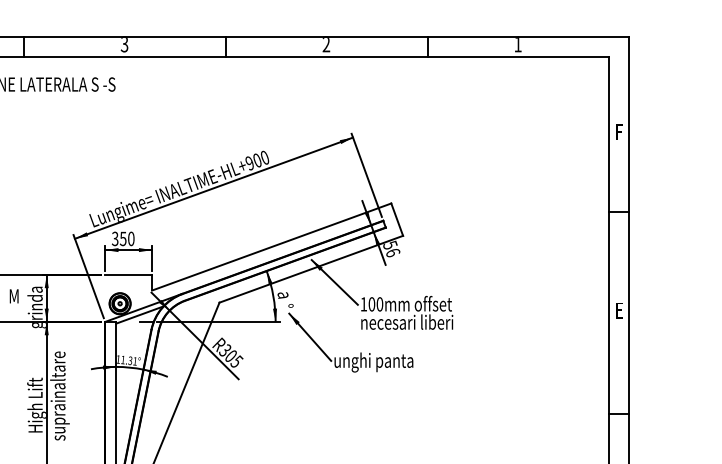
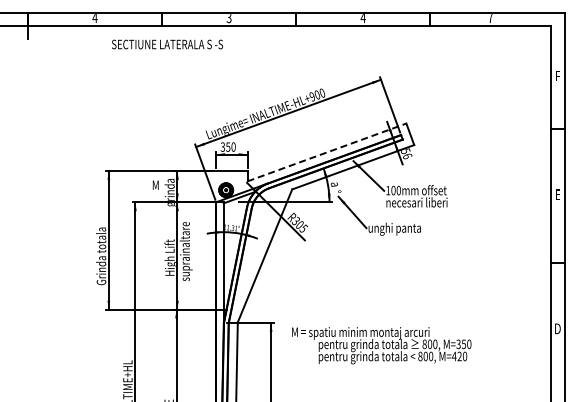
text: (325, 45) -> (362, 18), 2 -> 4
text: (517, 45) -> (490, 18), 1 -> 7
line: (271, 247) -> (326, 152), solid -> dashed

